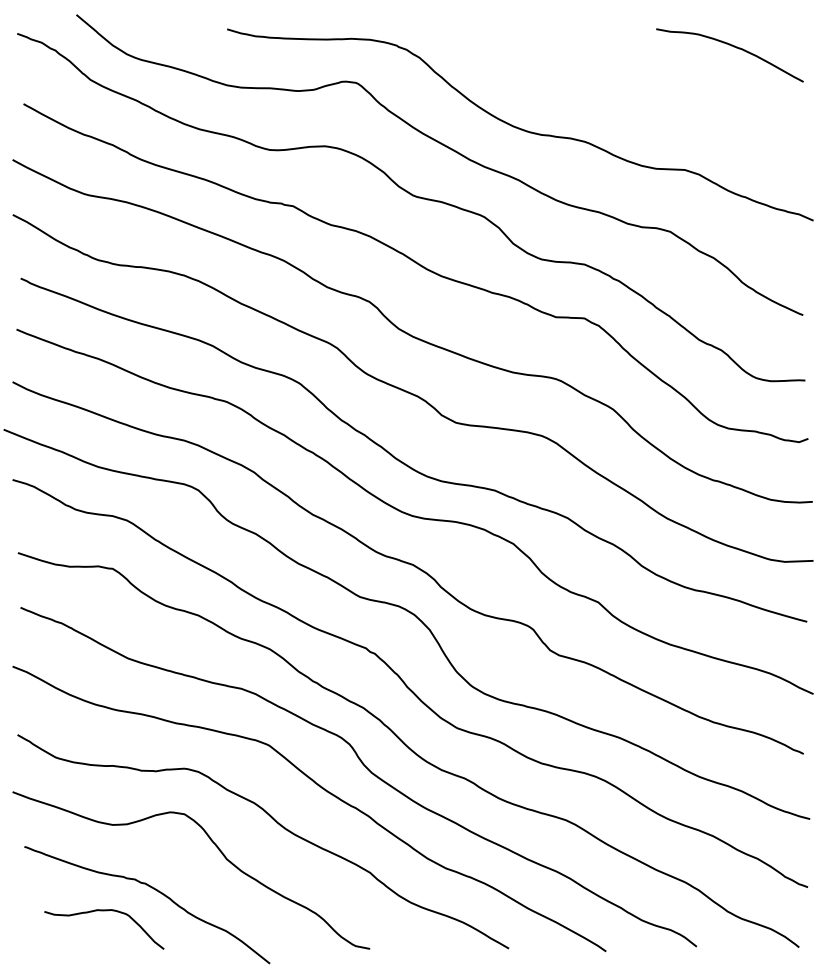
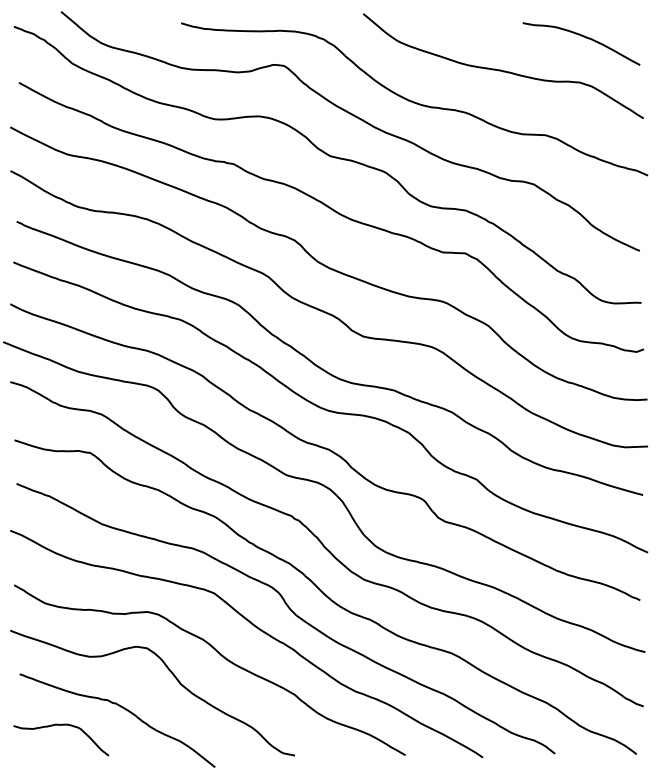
curve: (629, 87) -> (501, 69), added
curve: (104, 911) -> (61, 725), moved

